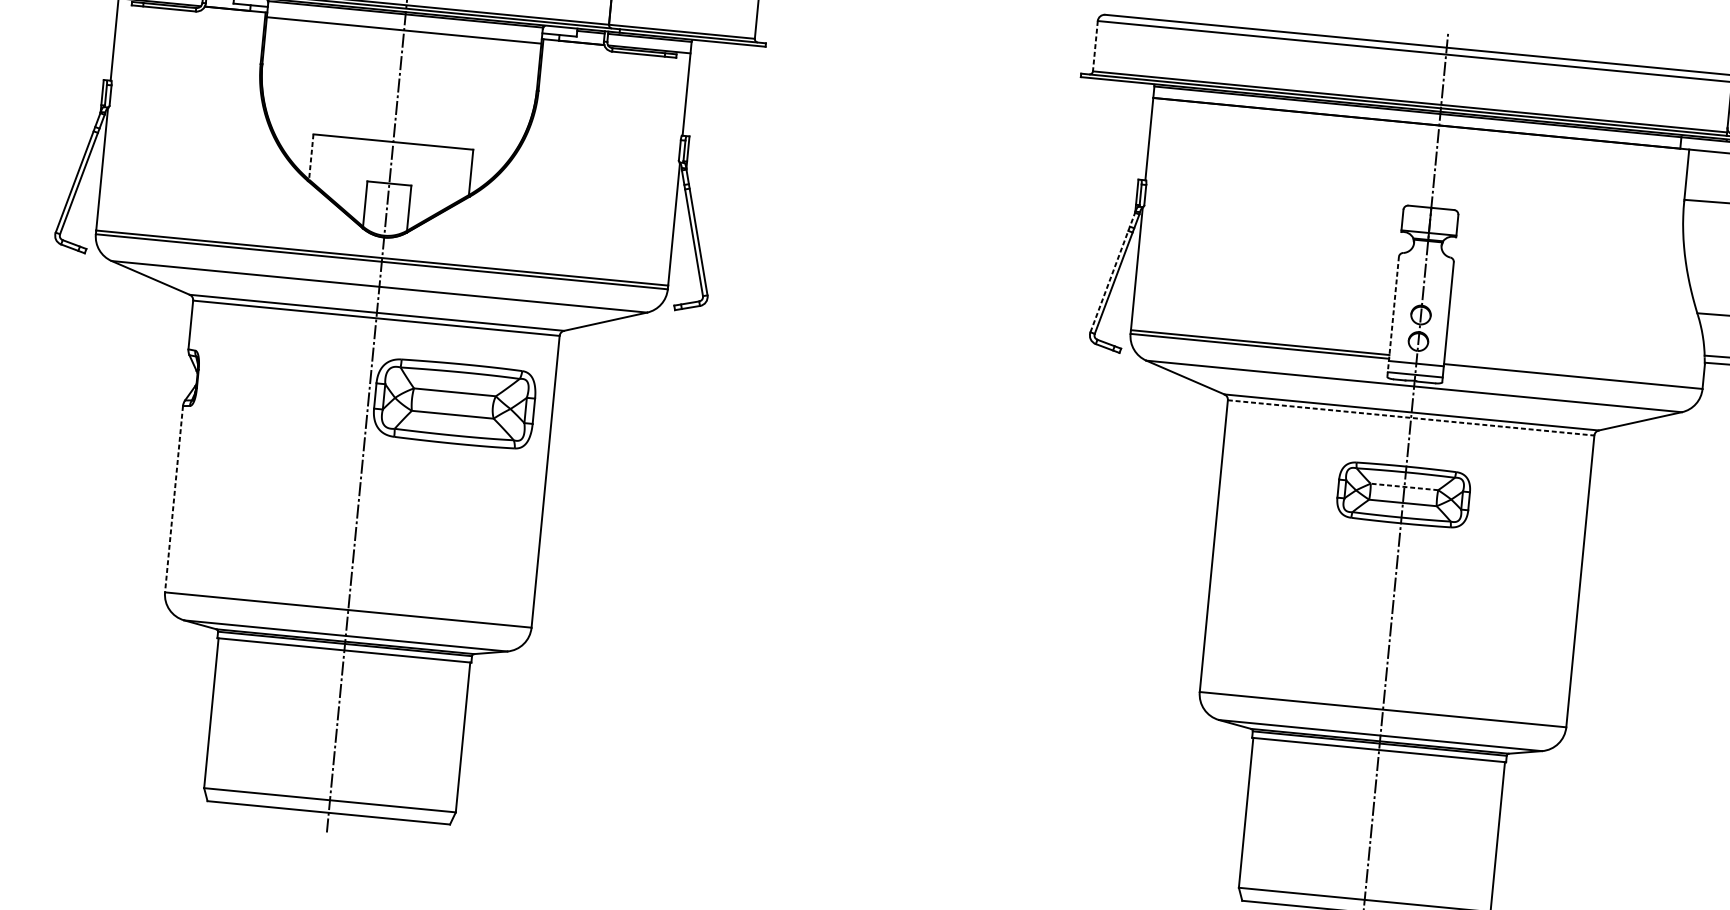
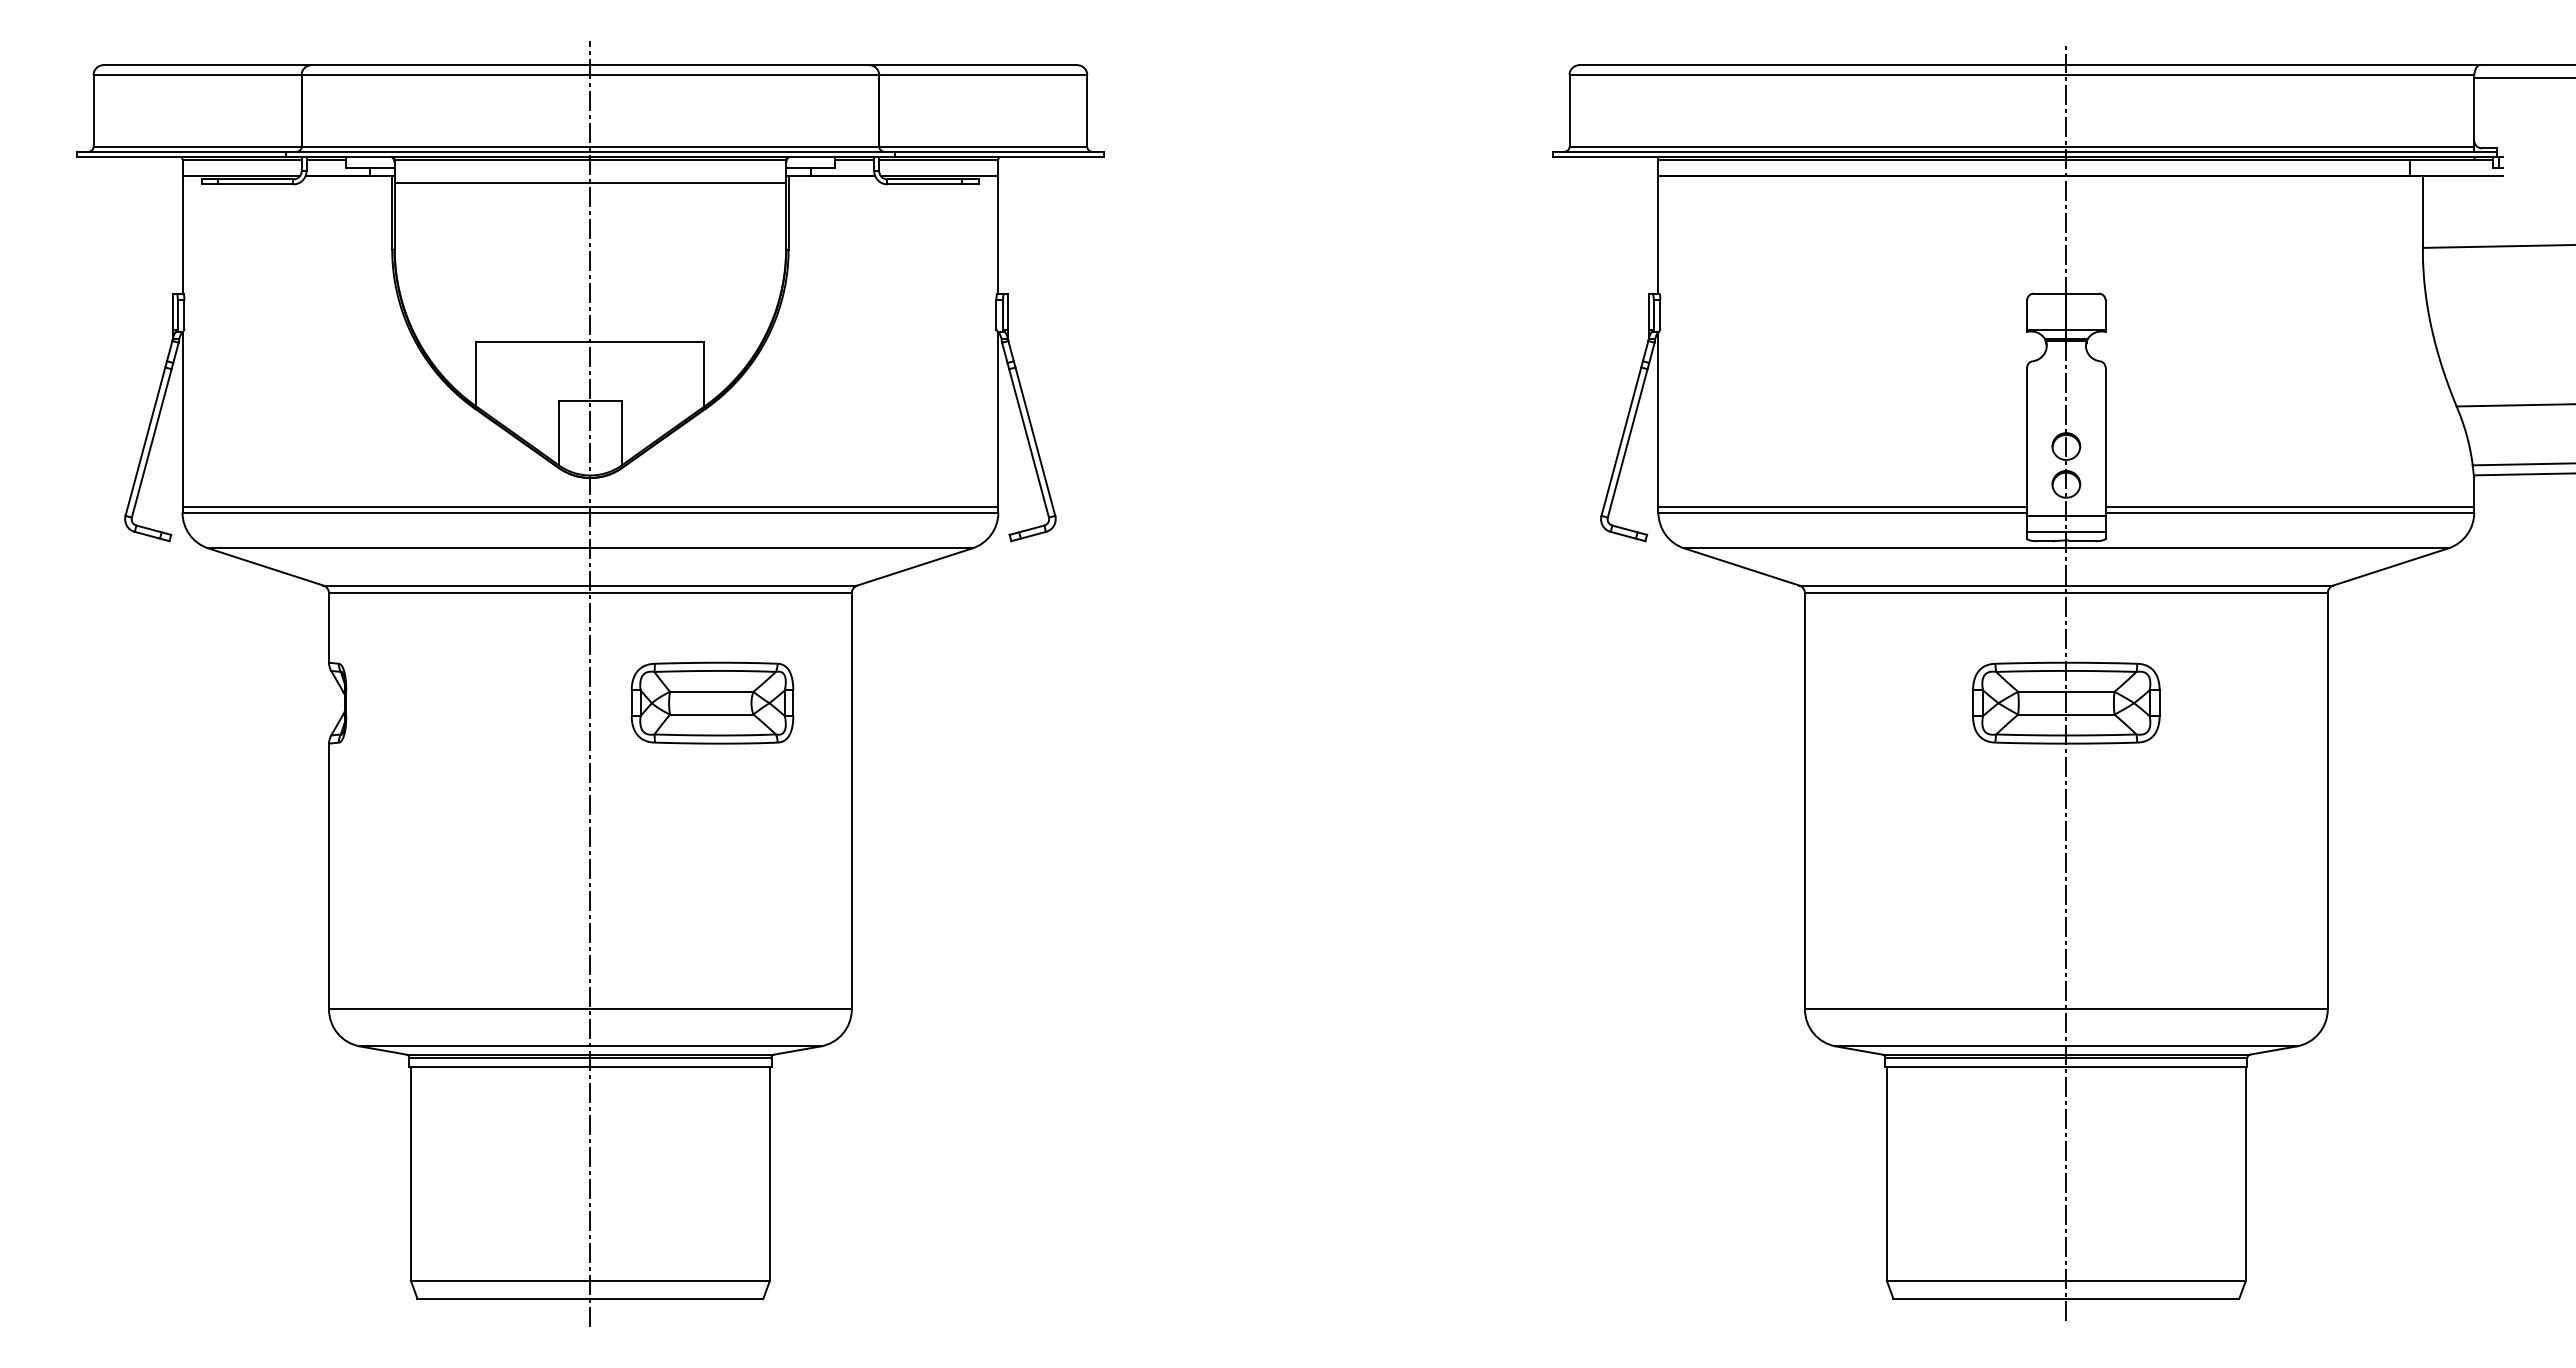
line: (1095, 45) -> (1569, 110), dashed -> solid
line: (311, 157) -> (476, 374), dashed -> solid
line: (1112, 272) -> (1624, 428), dashed -> solid
line: (1393, 317) -> (2027, 453), dashed -> solid
line: (1573, 372) -> (2289, 507), added
part: (454, 403) -> (712, 702), size x0.71
line: (1411, 418) -> (2066, 593), dashed -> solid
line: (1403, 486) -> (2065, 691), dashed -> solid
line: (174, 499) -> (329, 876), dashed -> solid

